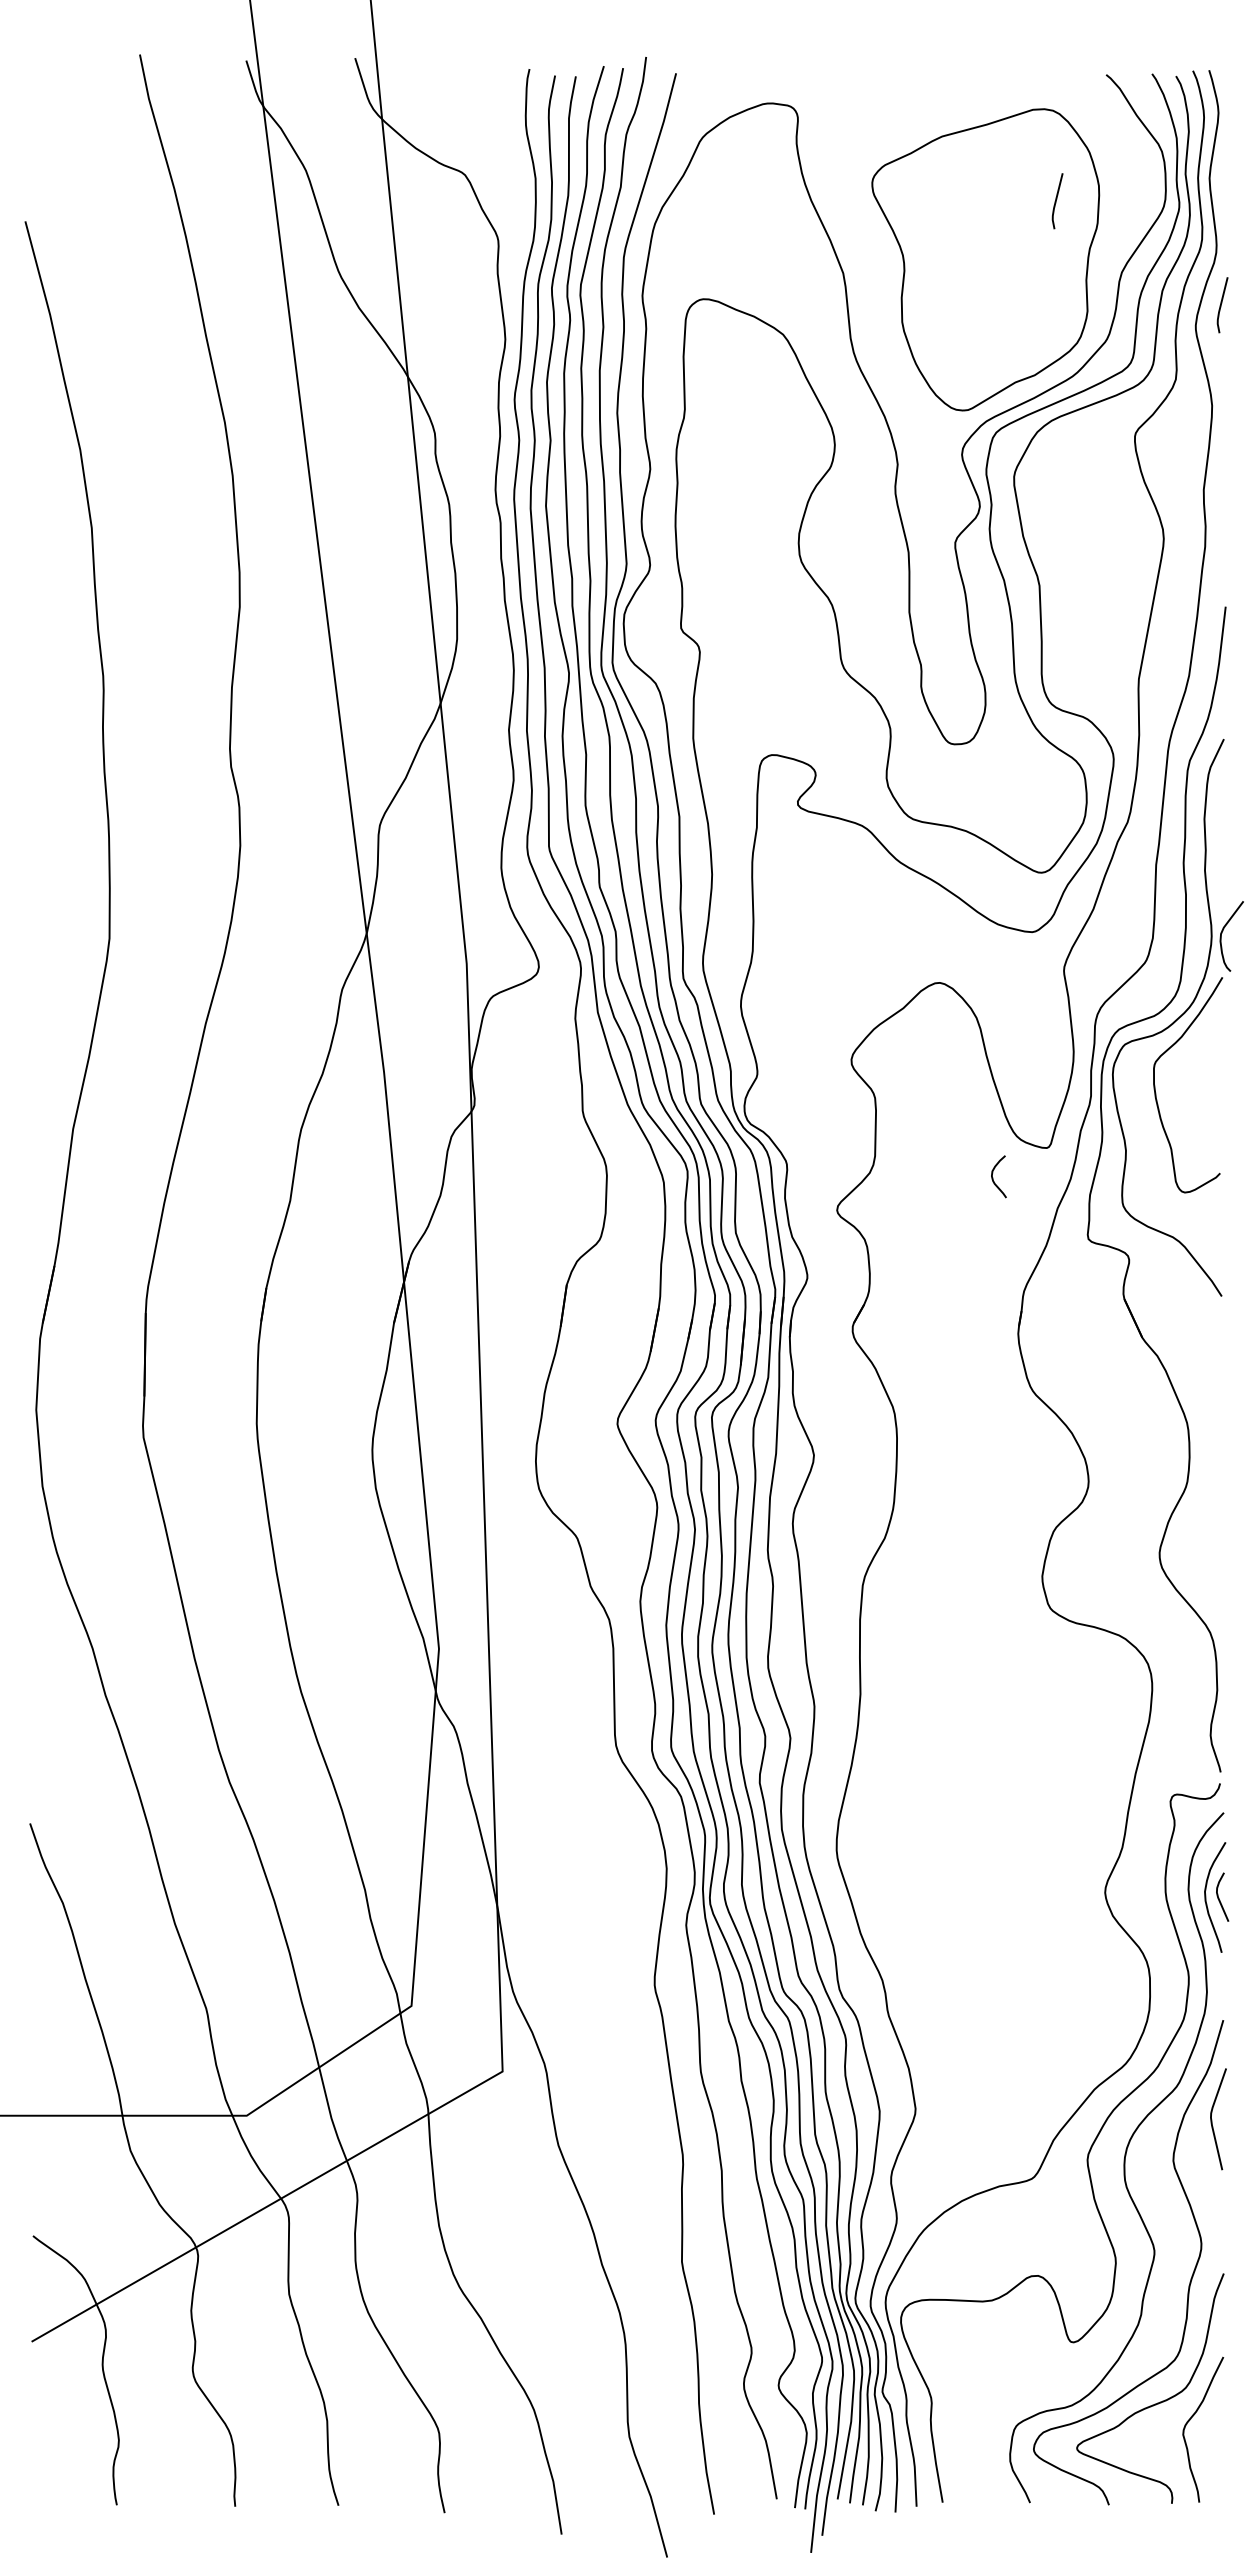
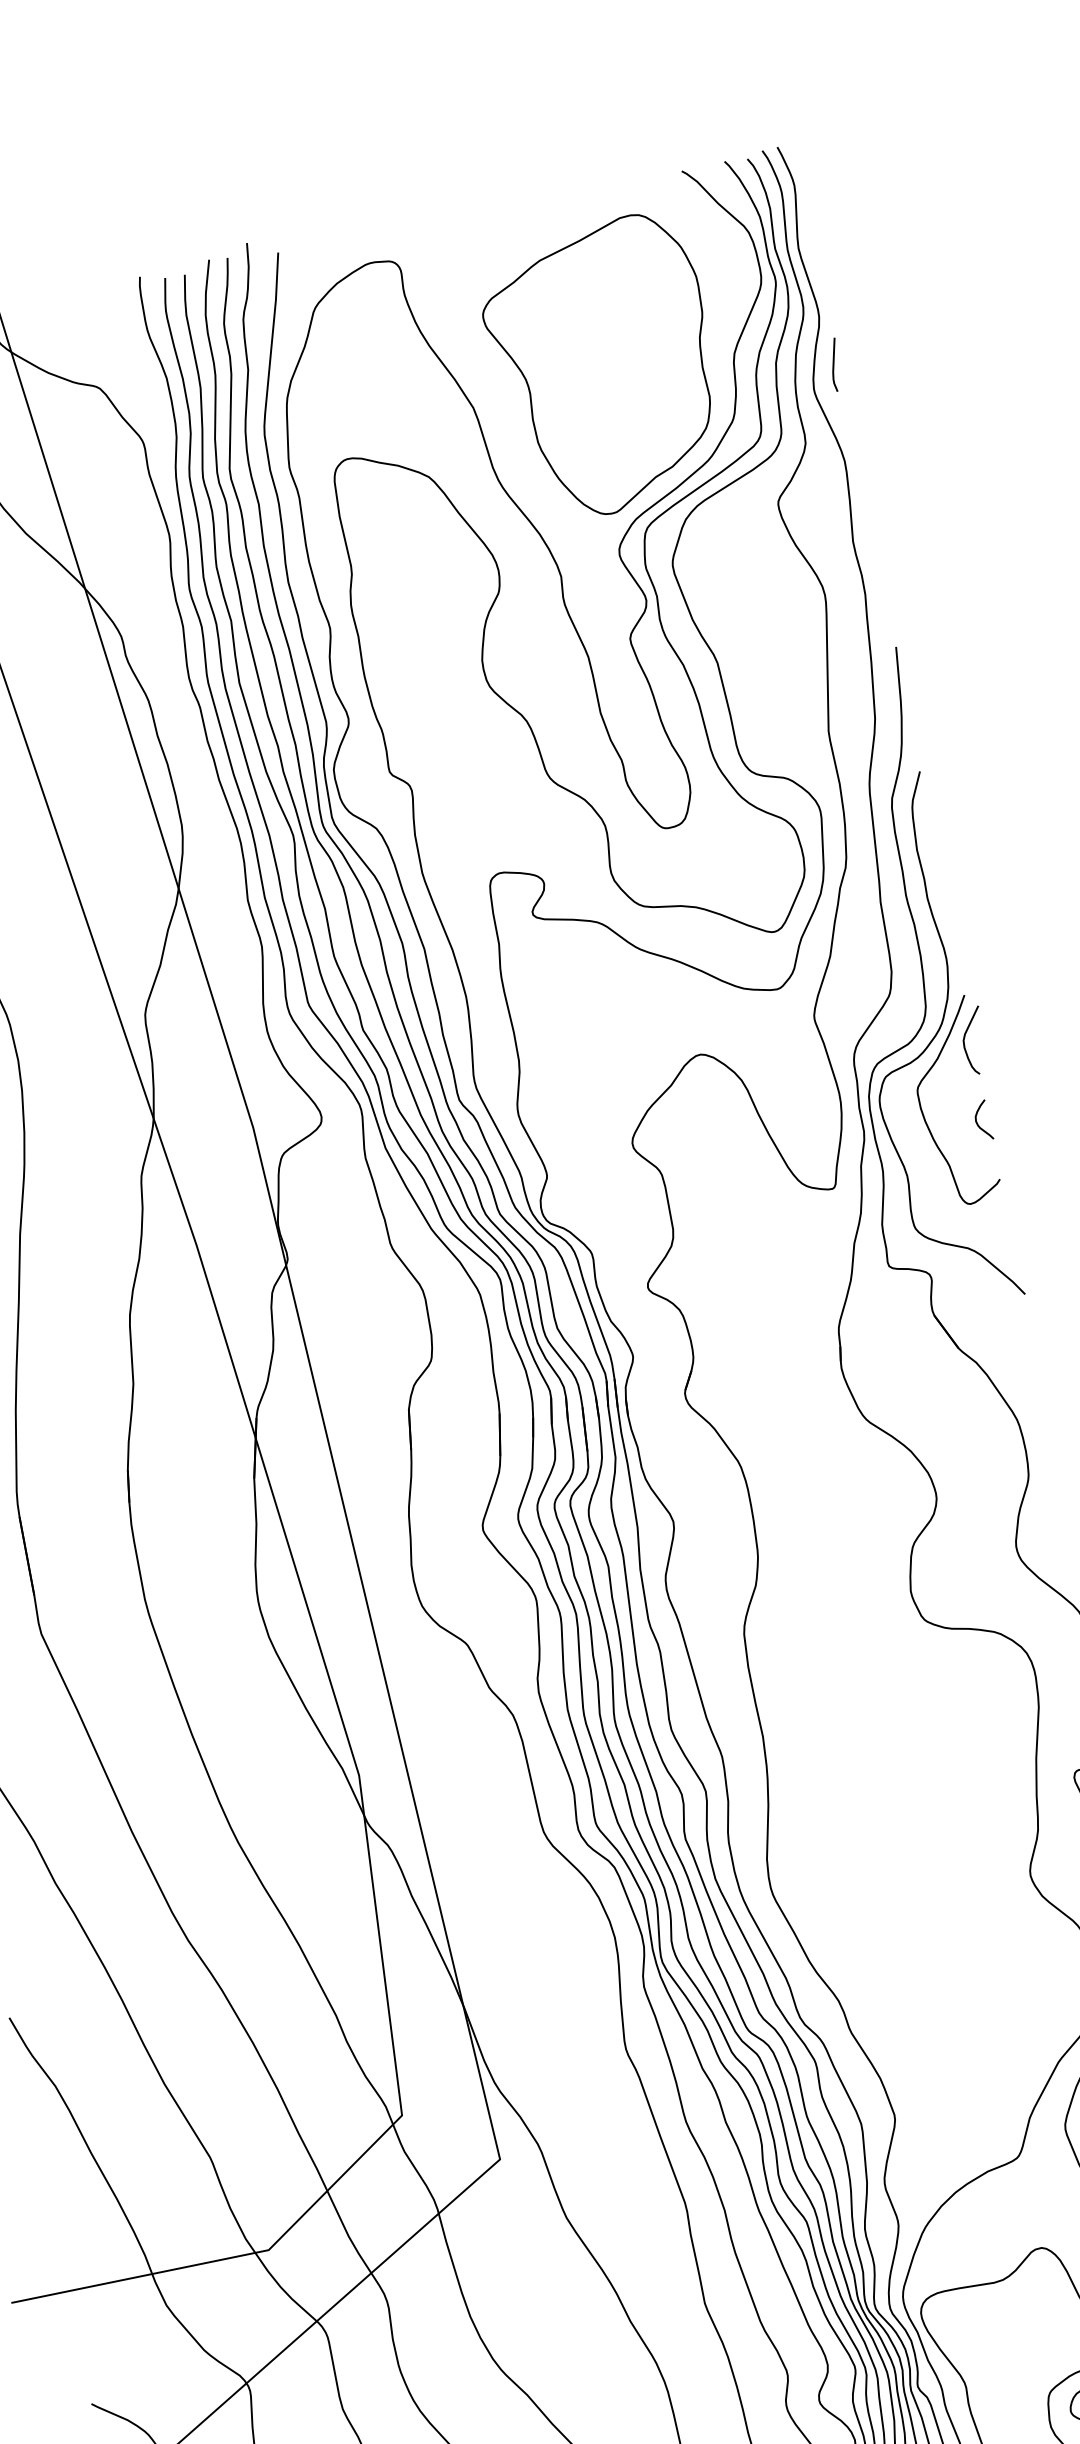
line: (1056, 201) -> (659, 299), removed
curve: (1223, 931) -> (965, 1037), moved
curve: (993, 1177) -> (977, 1122), moved

